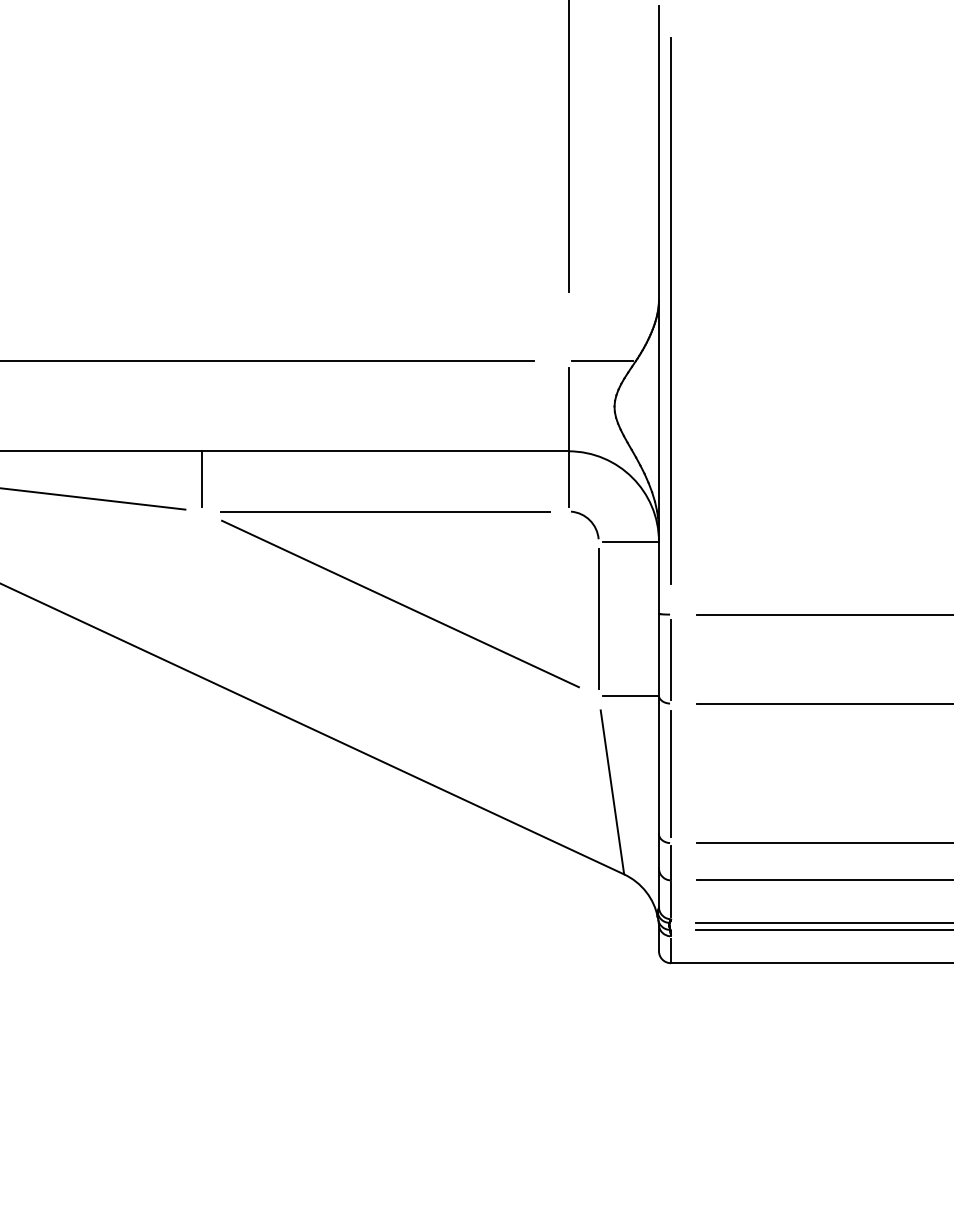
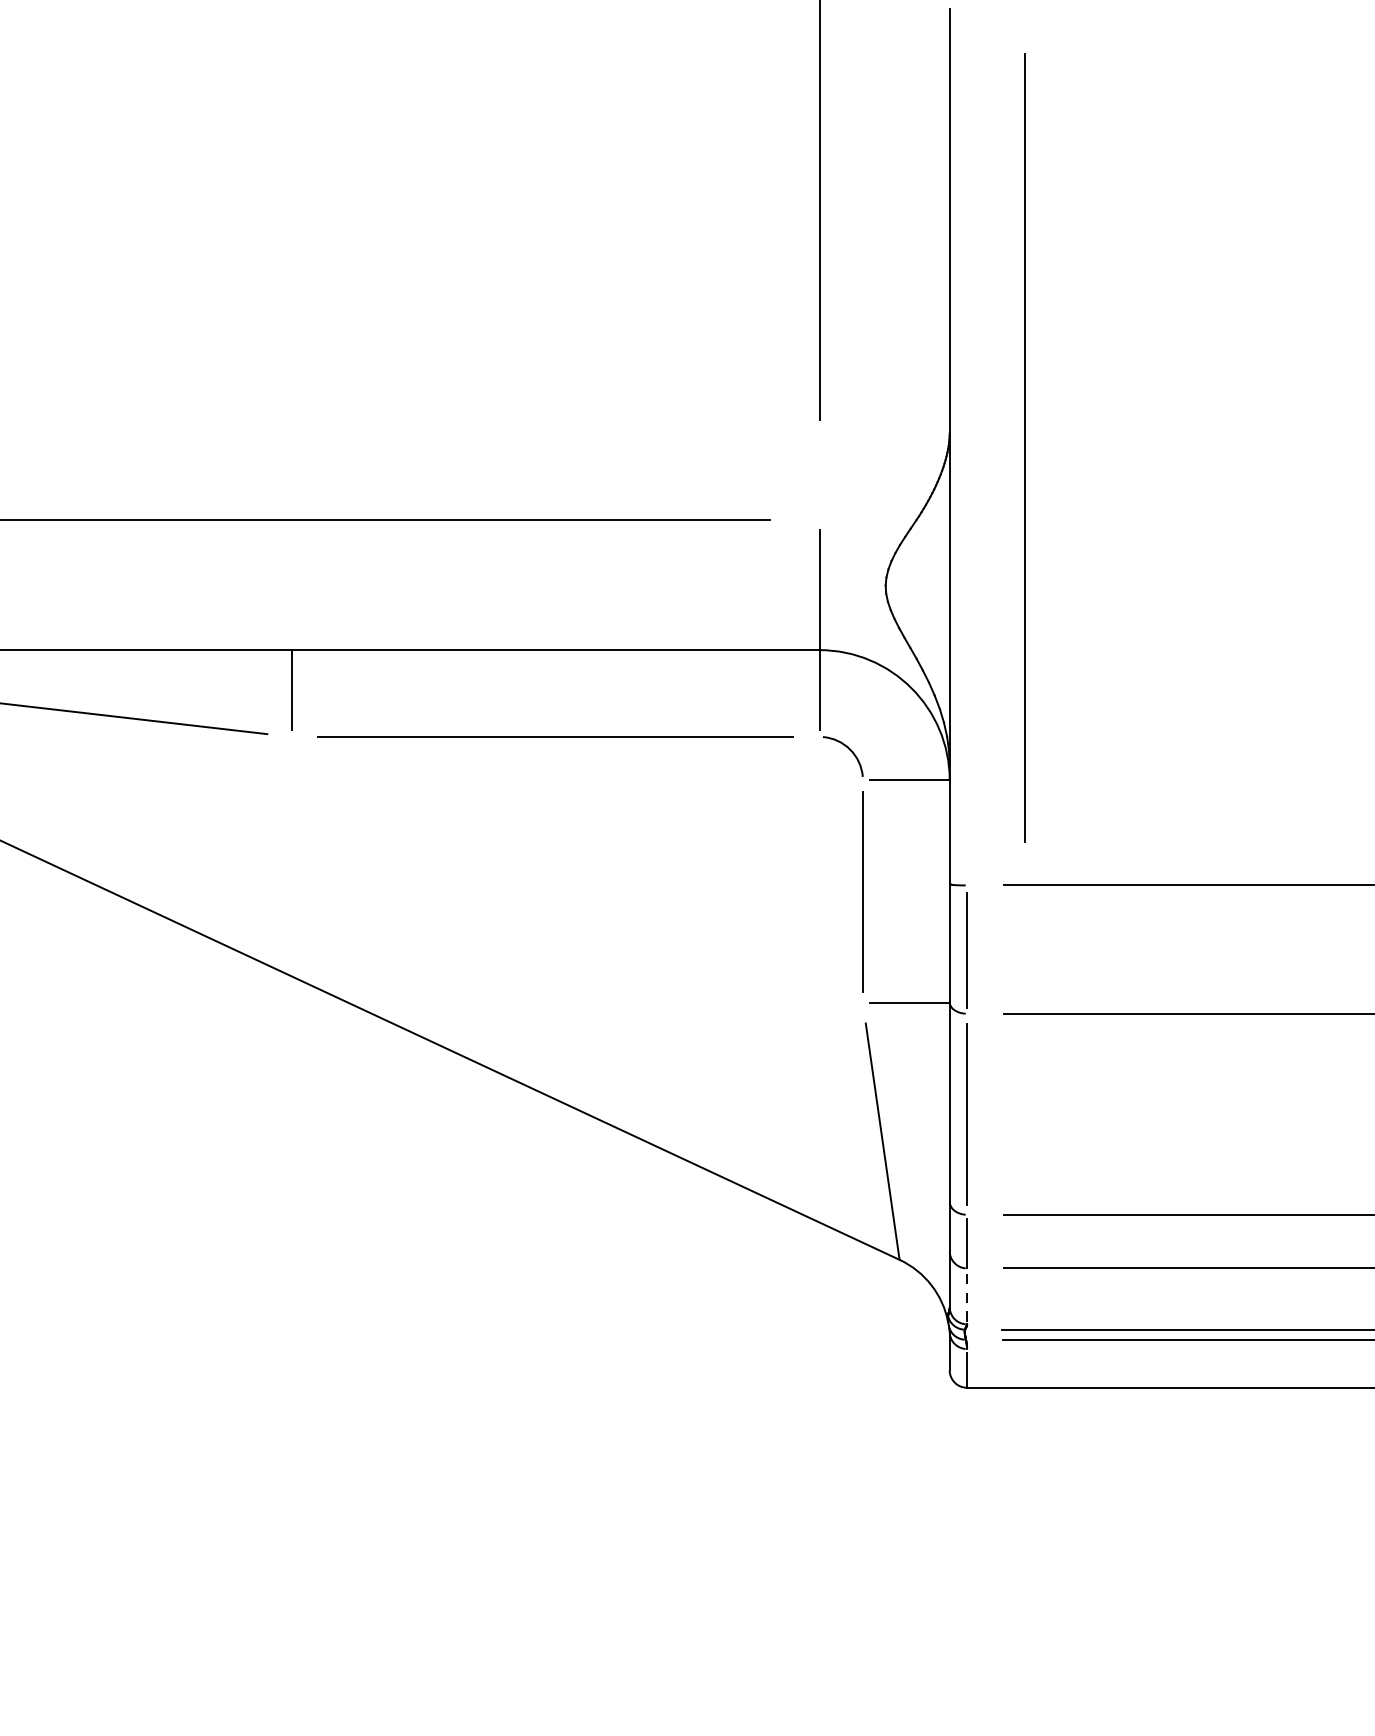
line: (670, 310) -> (1023, 447), moved
line: (602, 360) -> (868, 519), removed
line: (400, 603) -> (577, 869), removed
line: (671, 899) -> (967, 1295), solid -> dashed

